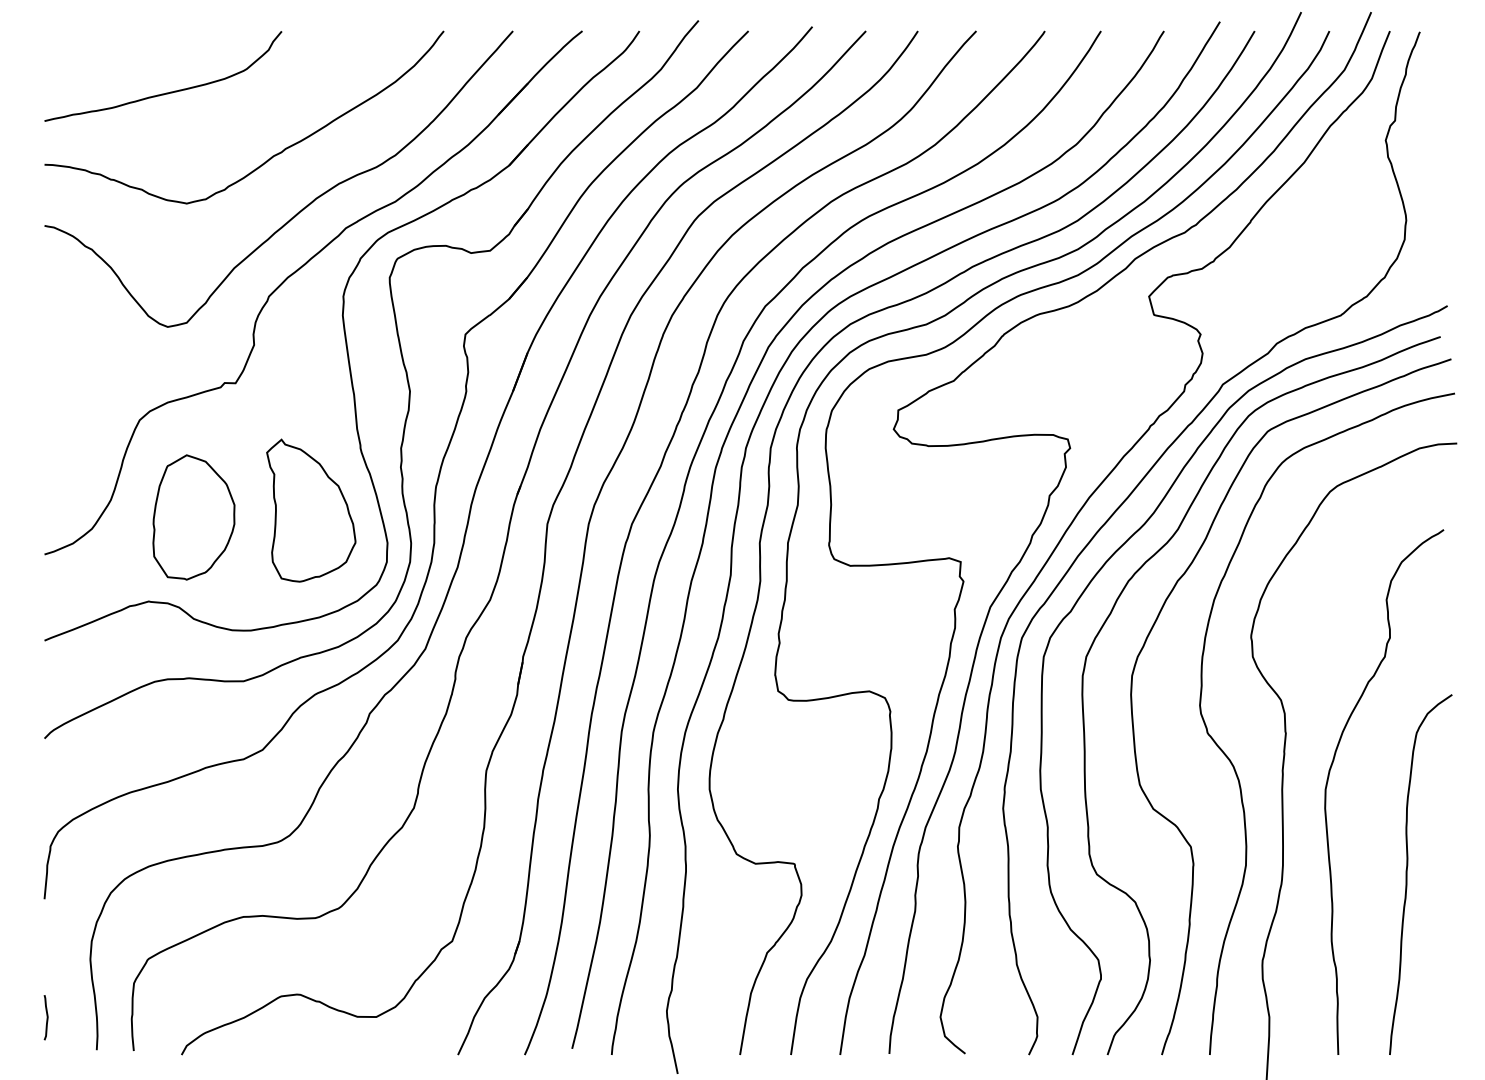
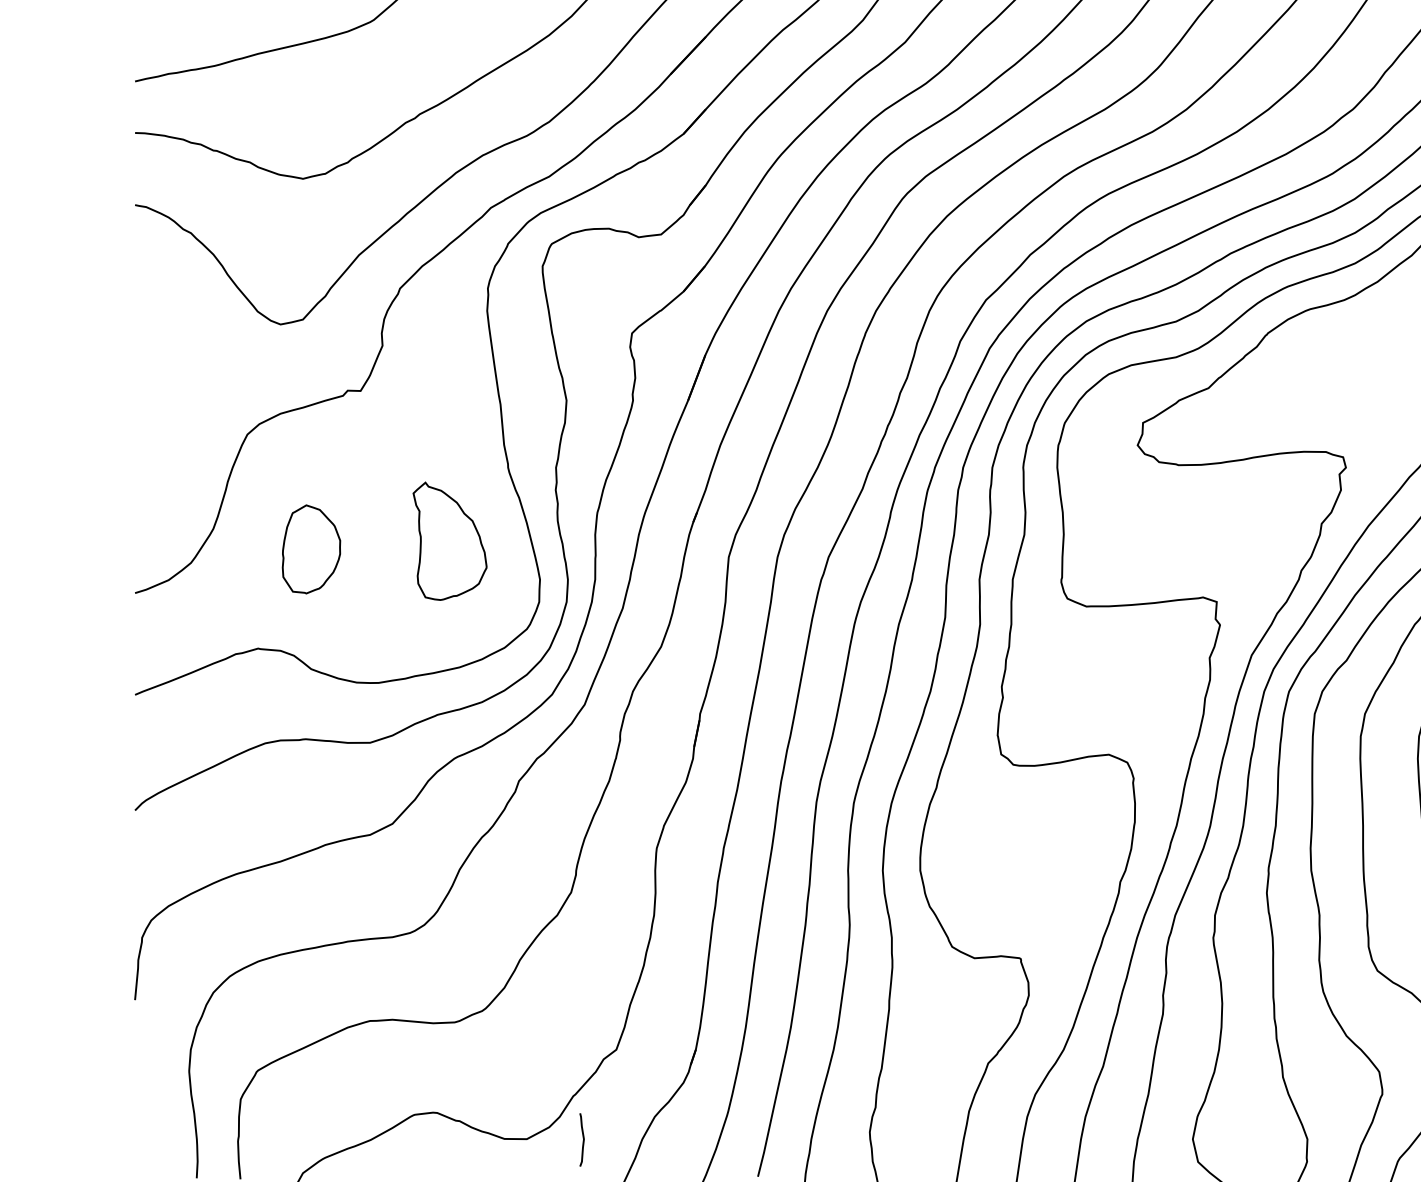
part: (311, 510) -> (450, 541), size x0.7
part: (193, 517) -> (310, 549), size x0.6
curve: (46, 1017) -> (582, 1139), moved

